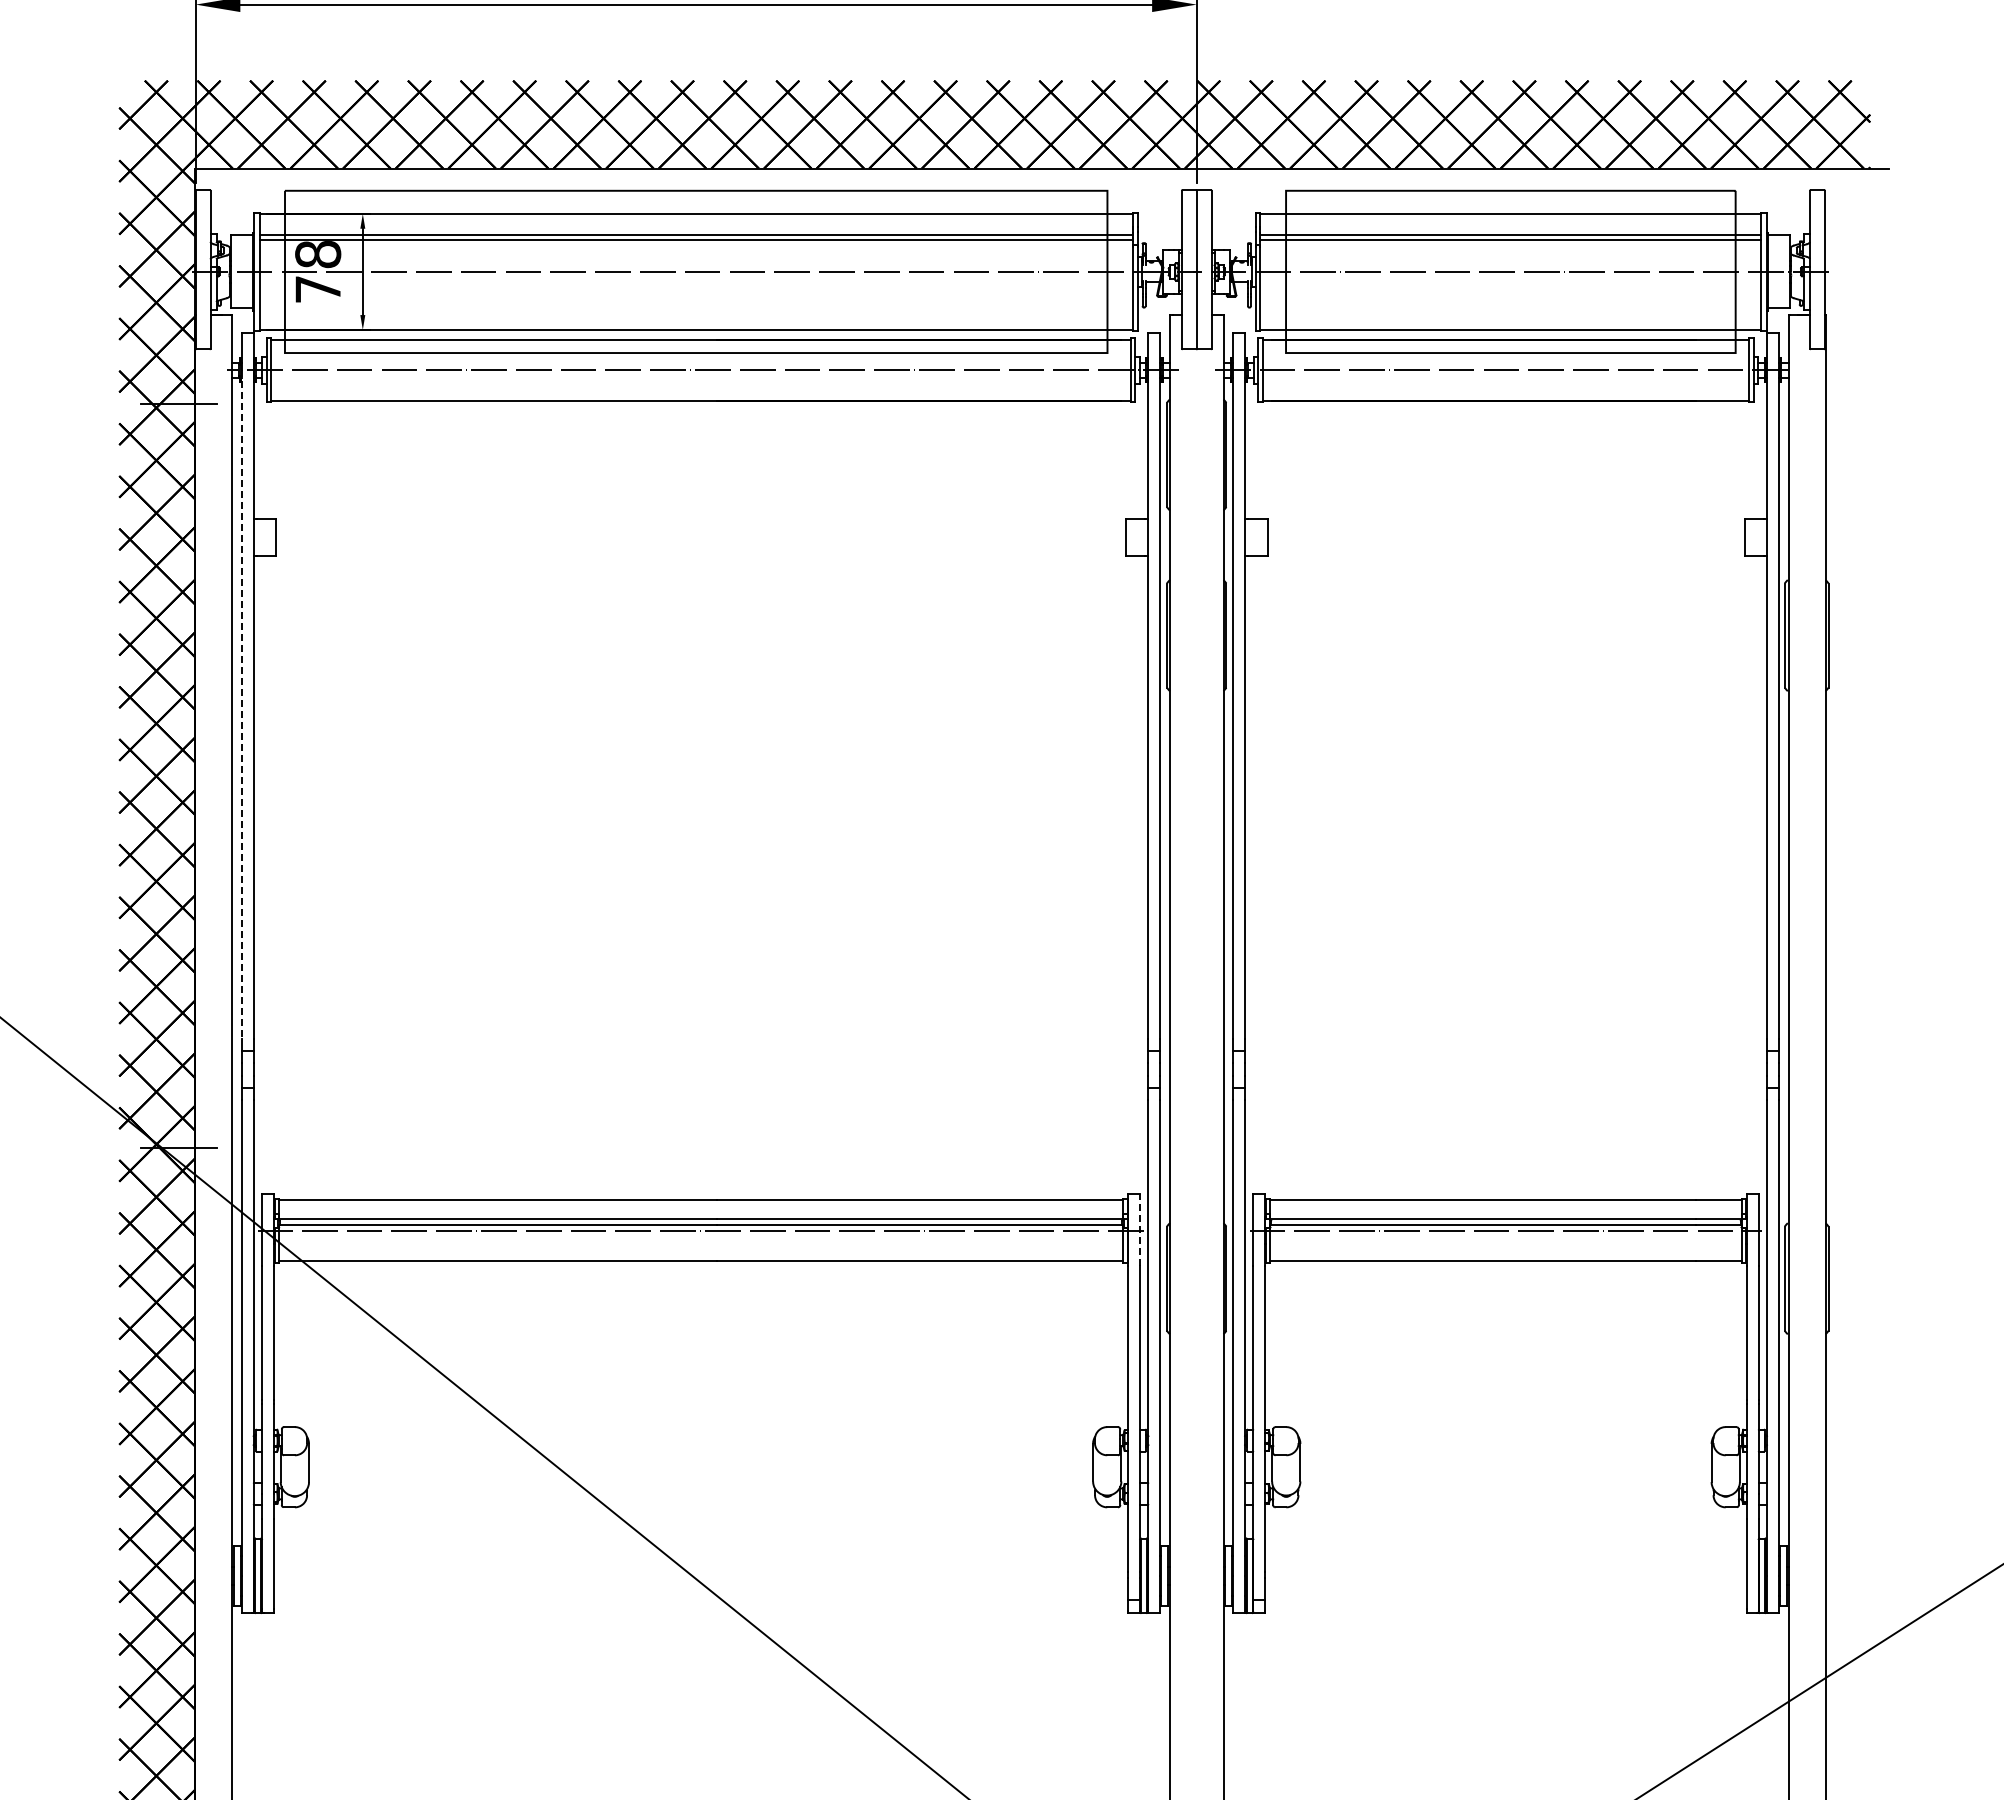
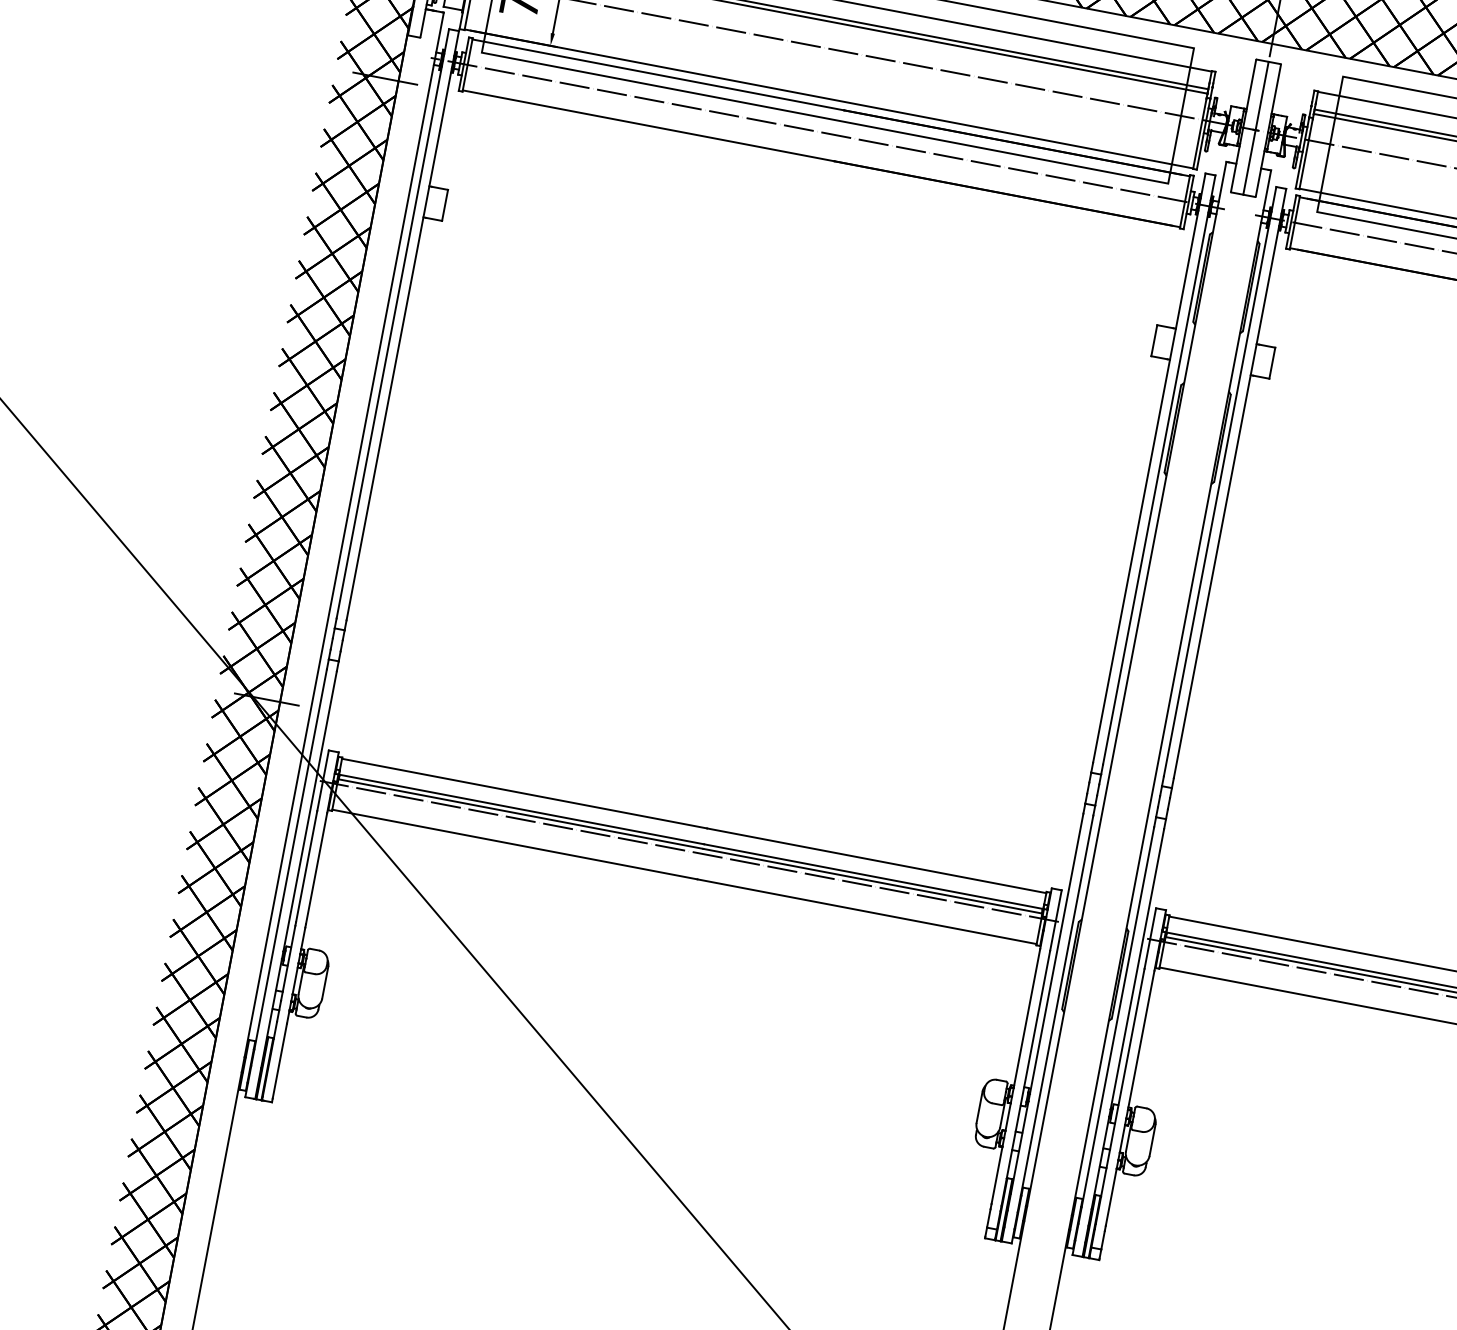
line: (241, 705) -> (389, 339), dashed -> solid
line: (1140, 1229) -> (1056, 920), dashed -> solid

